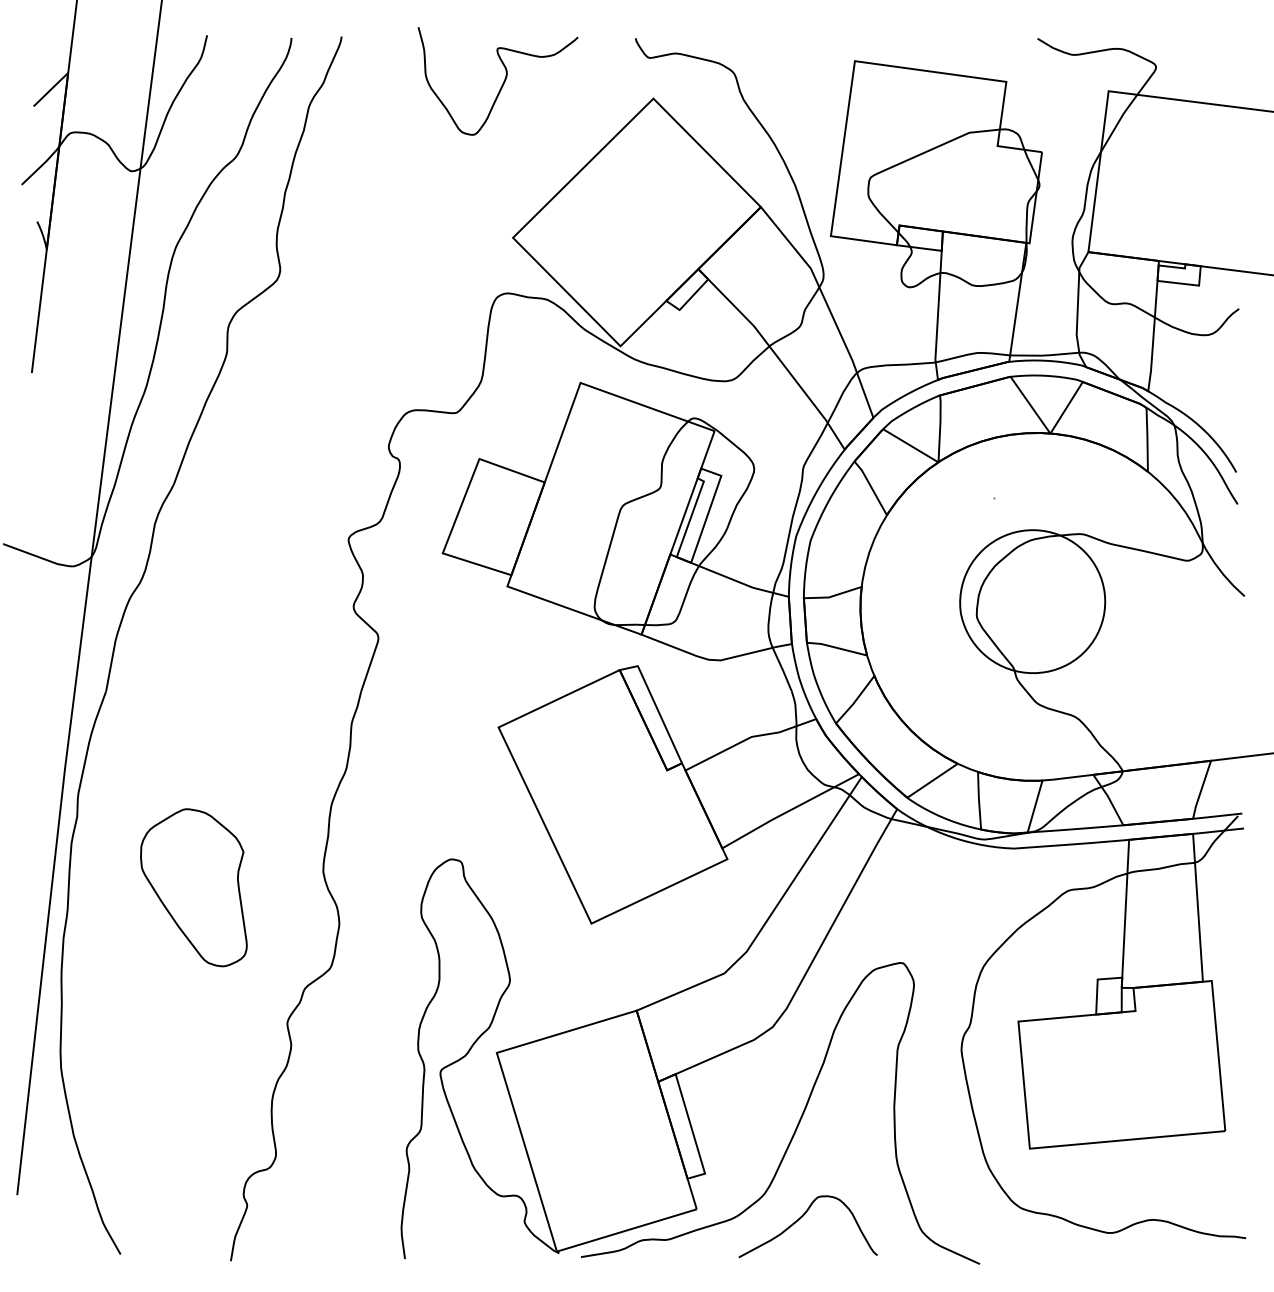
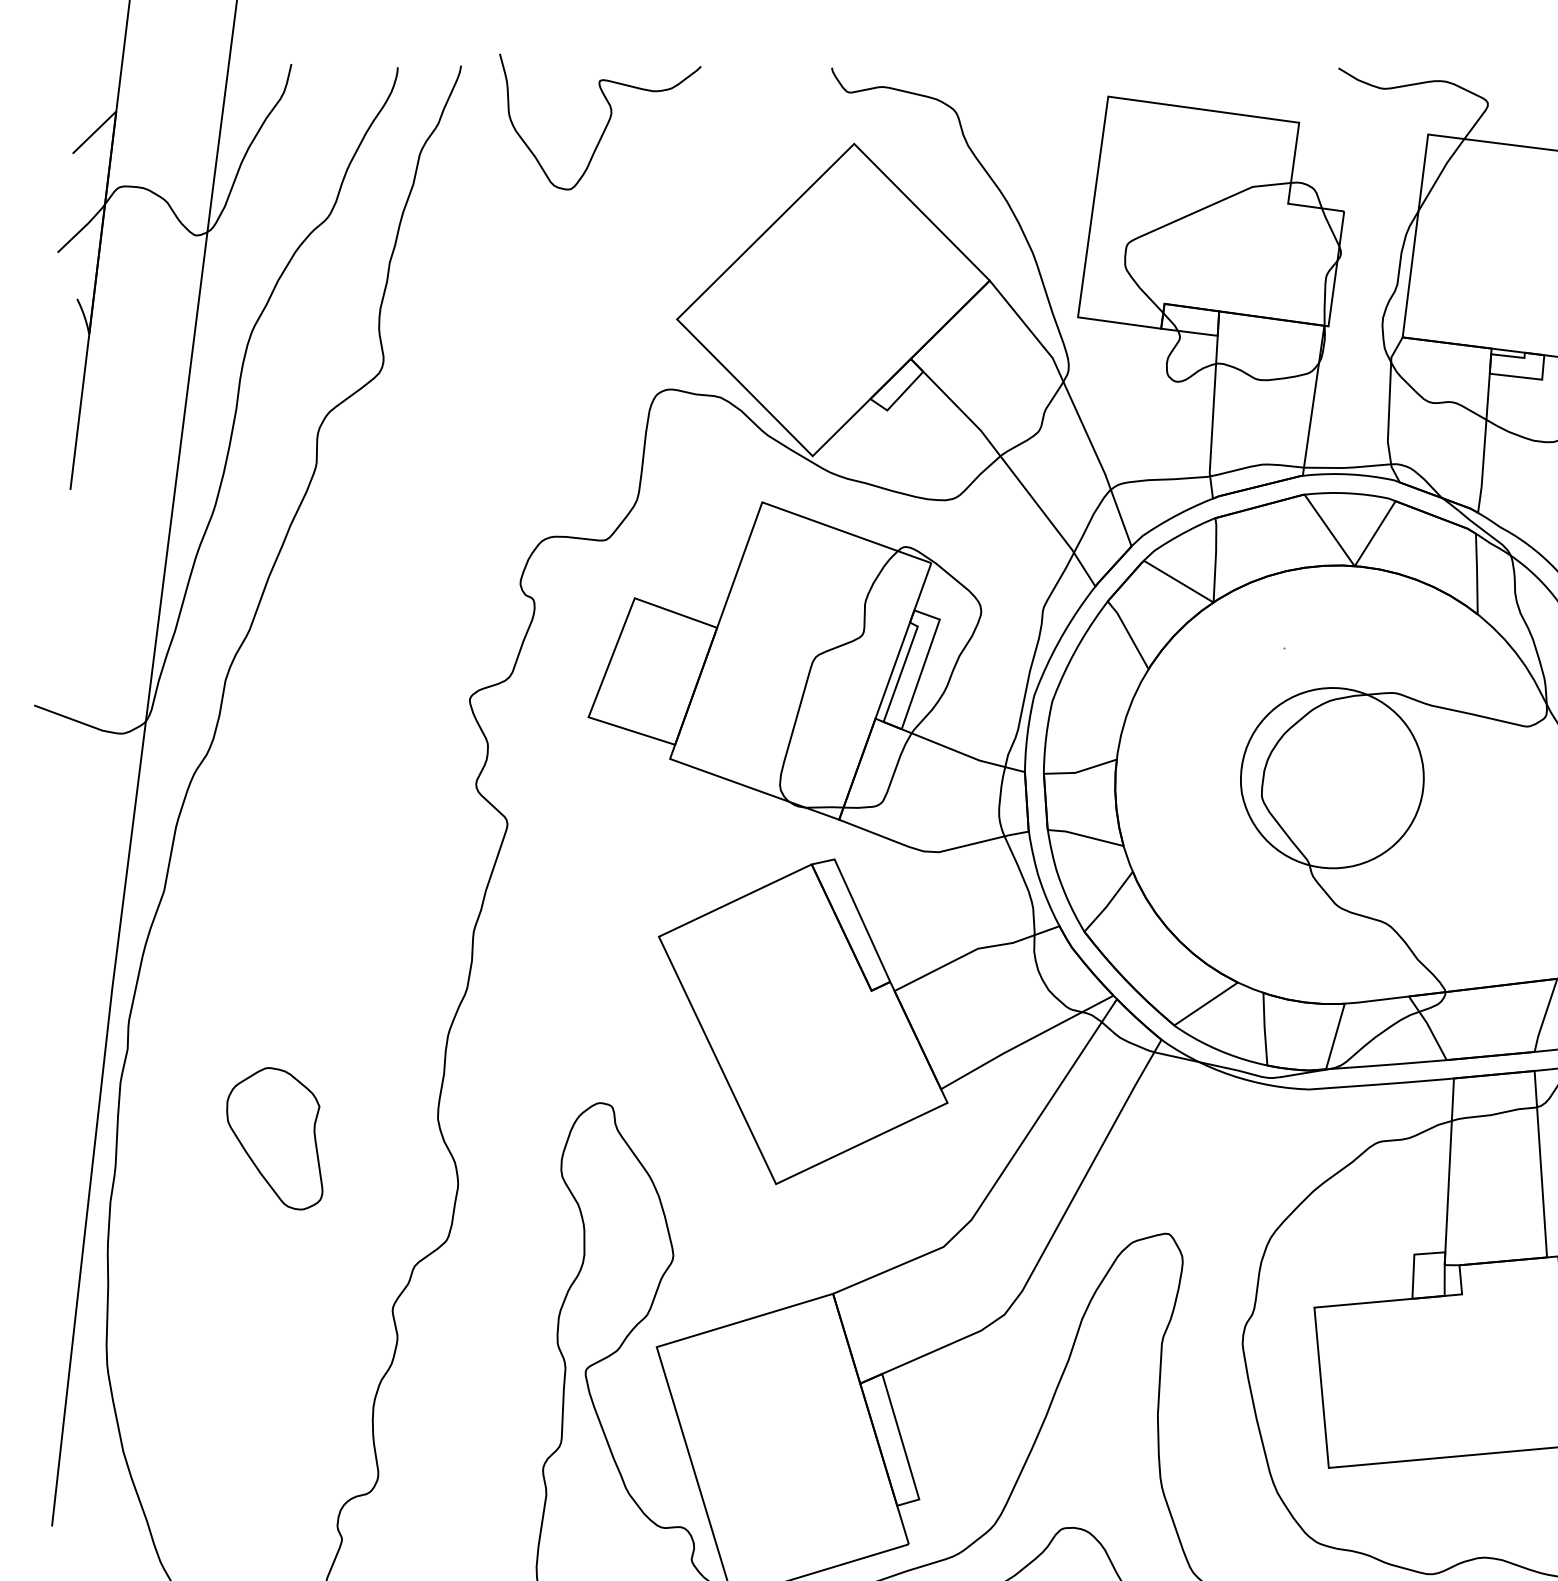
curve: (502, 83) -> (605, 124), moved
part: (193, 887) -> (274, 1138), size x0.71

